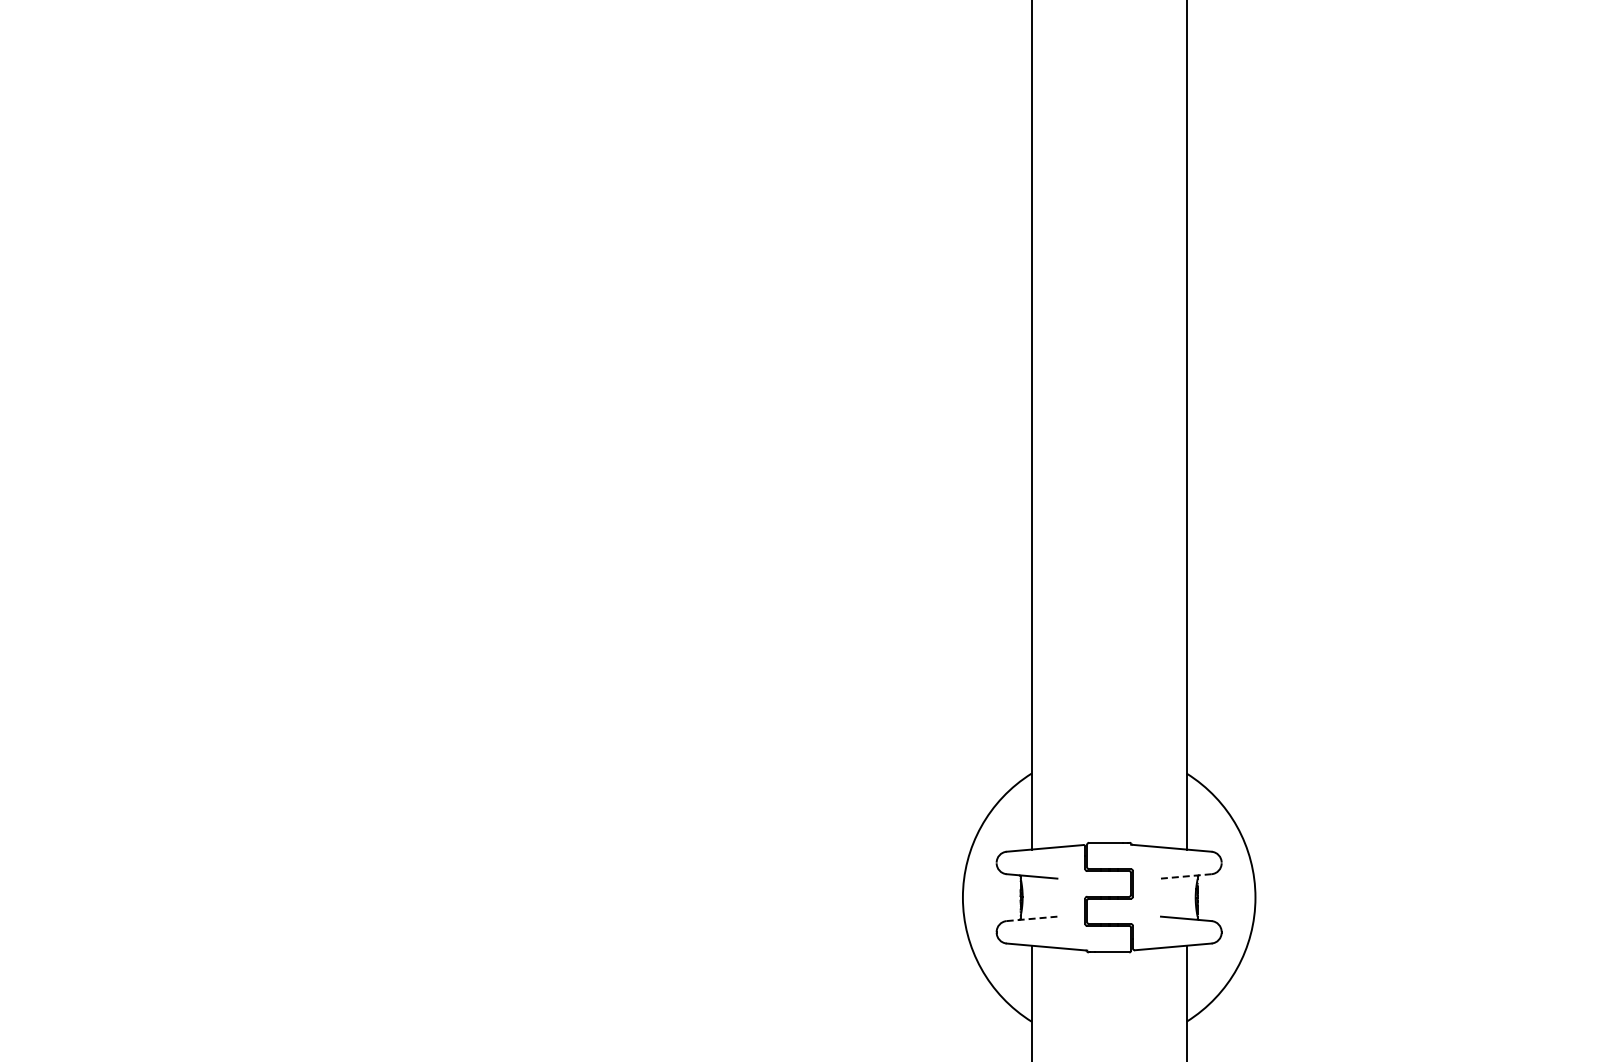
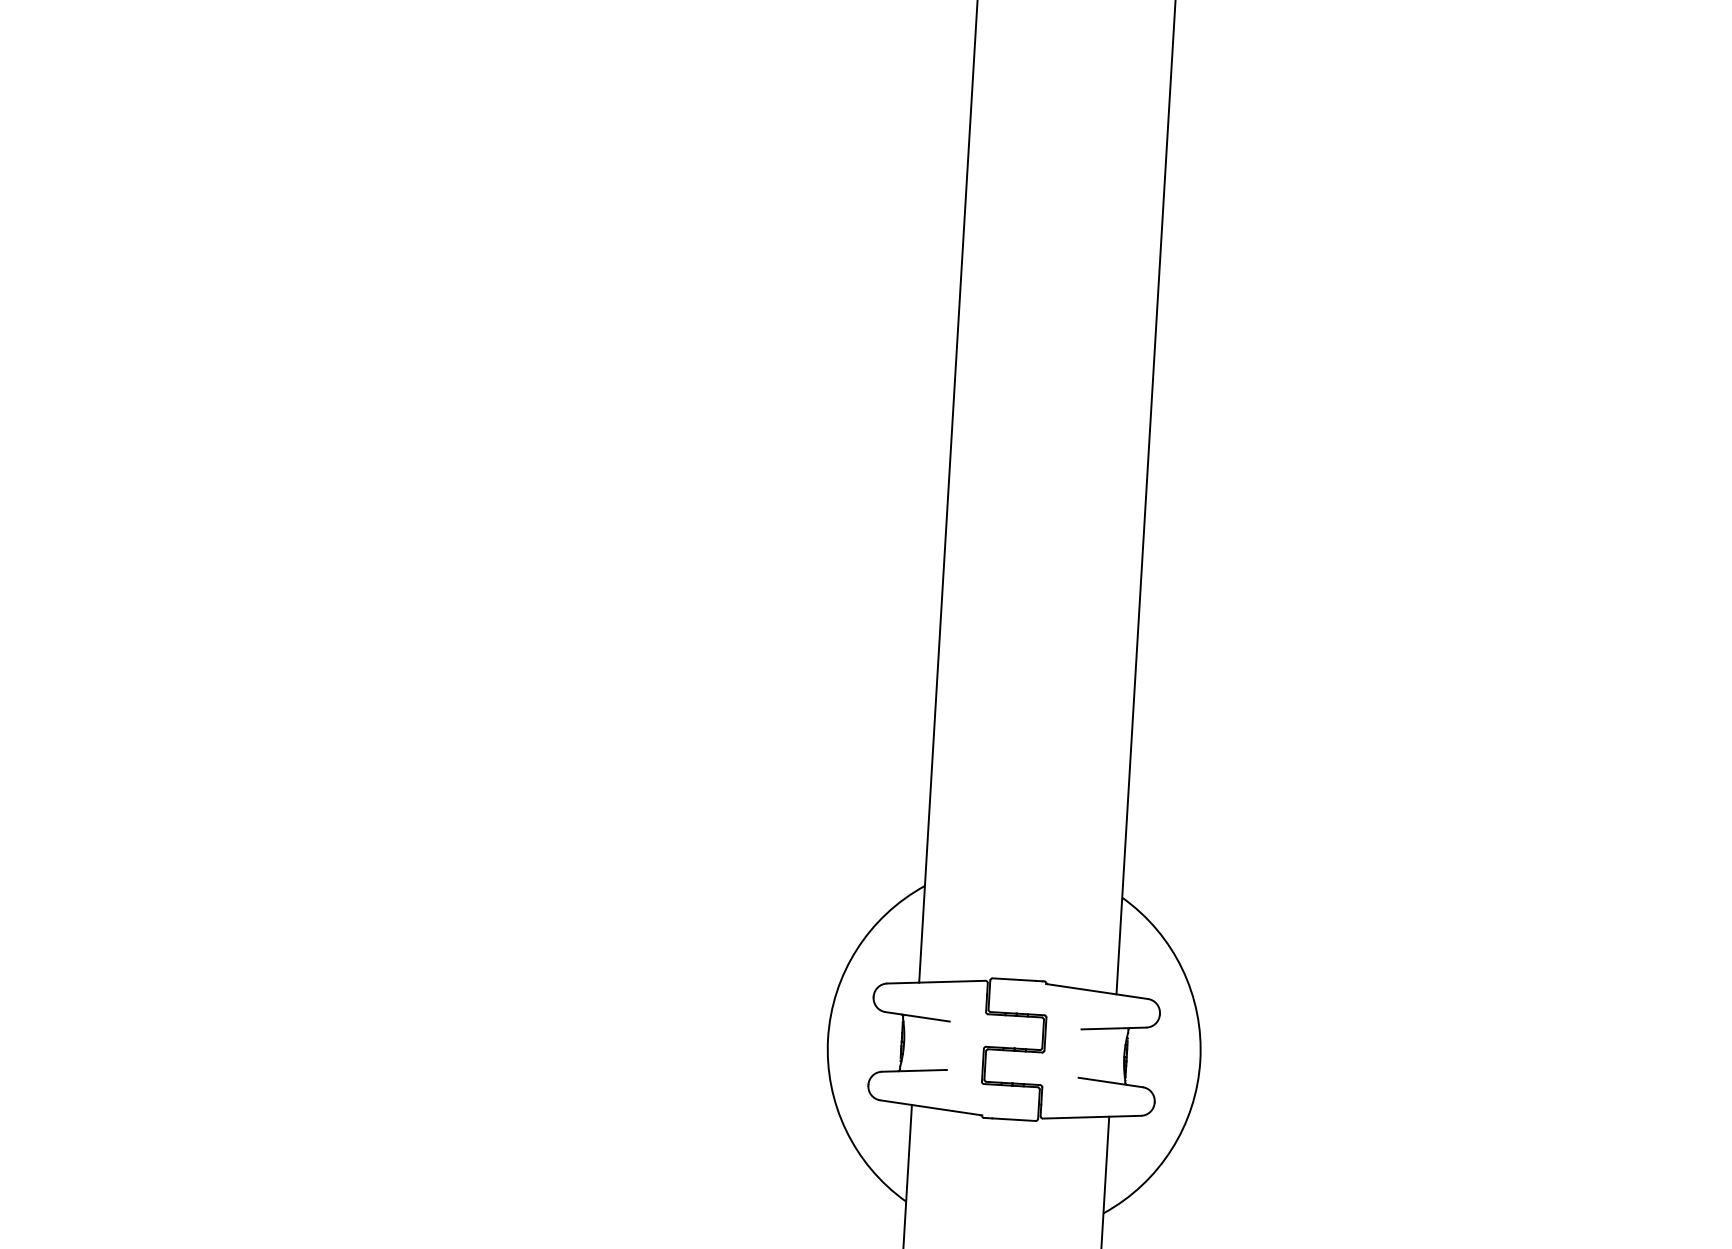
line: (1185, 876) -> (1112, 1028), dashed -> solid
line: (1032, 918) -> (915, 1070), dashed -> solid

